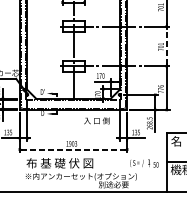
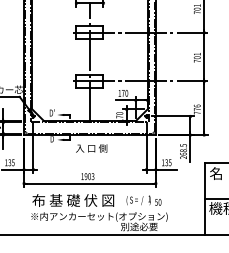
line: (166, 46) -> (204, 57), dashed -> solid
text: (96, 120) -> (91, 148), moved
line: (73, 149) -> (90, 183), dashed -> solid
text: (144, 163) -> (143, 200), moved

